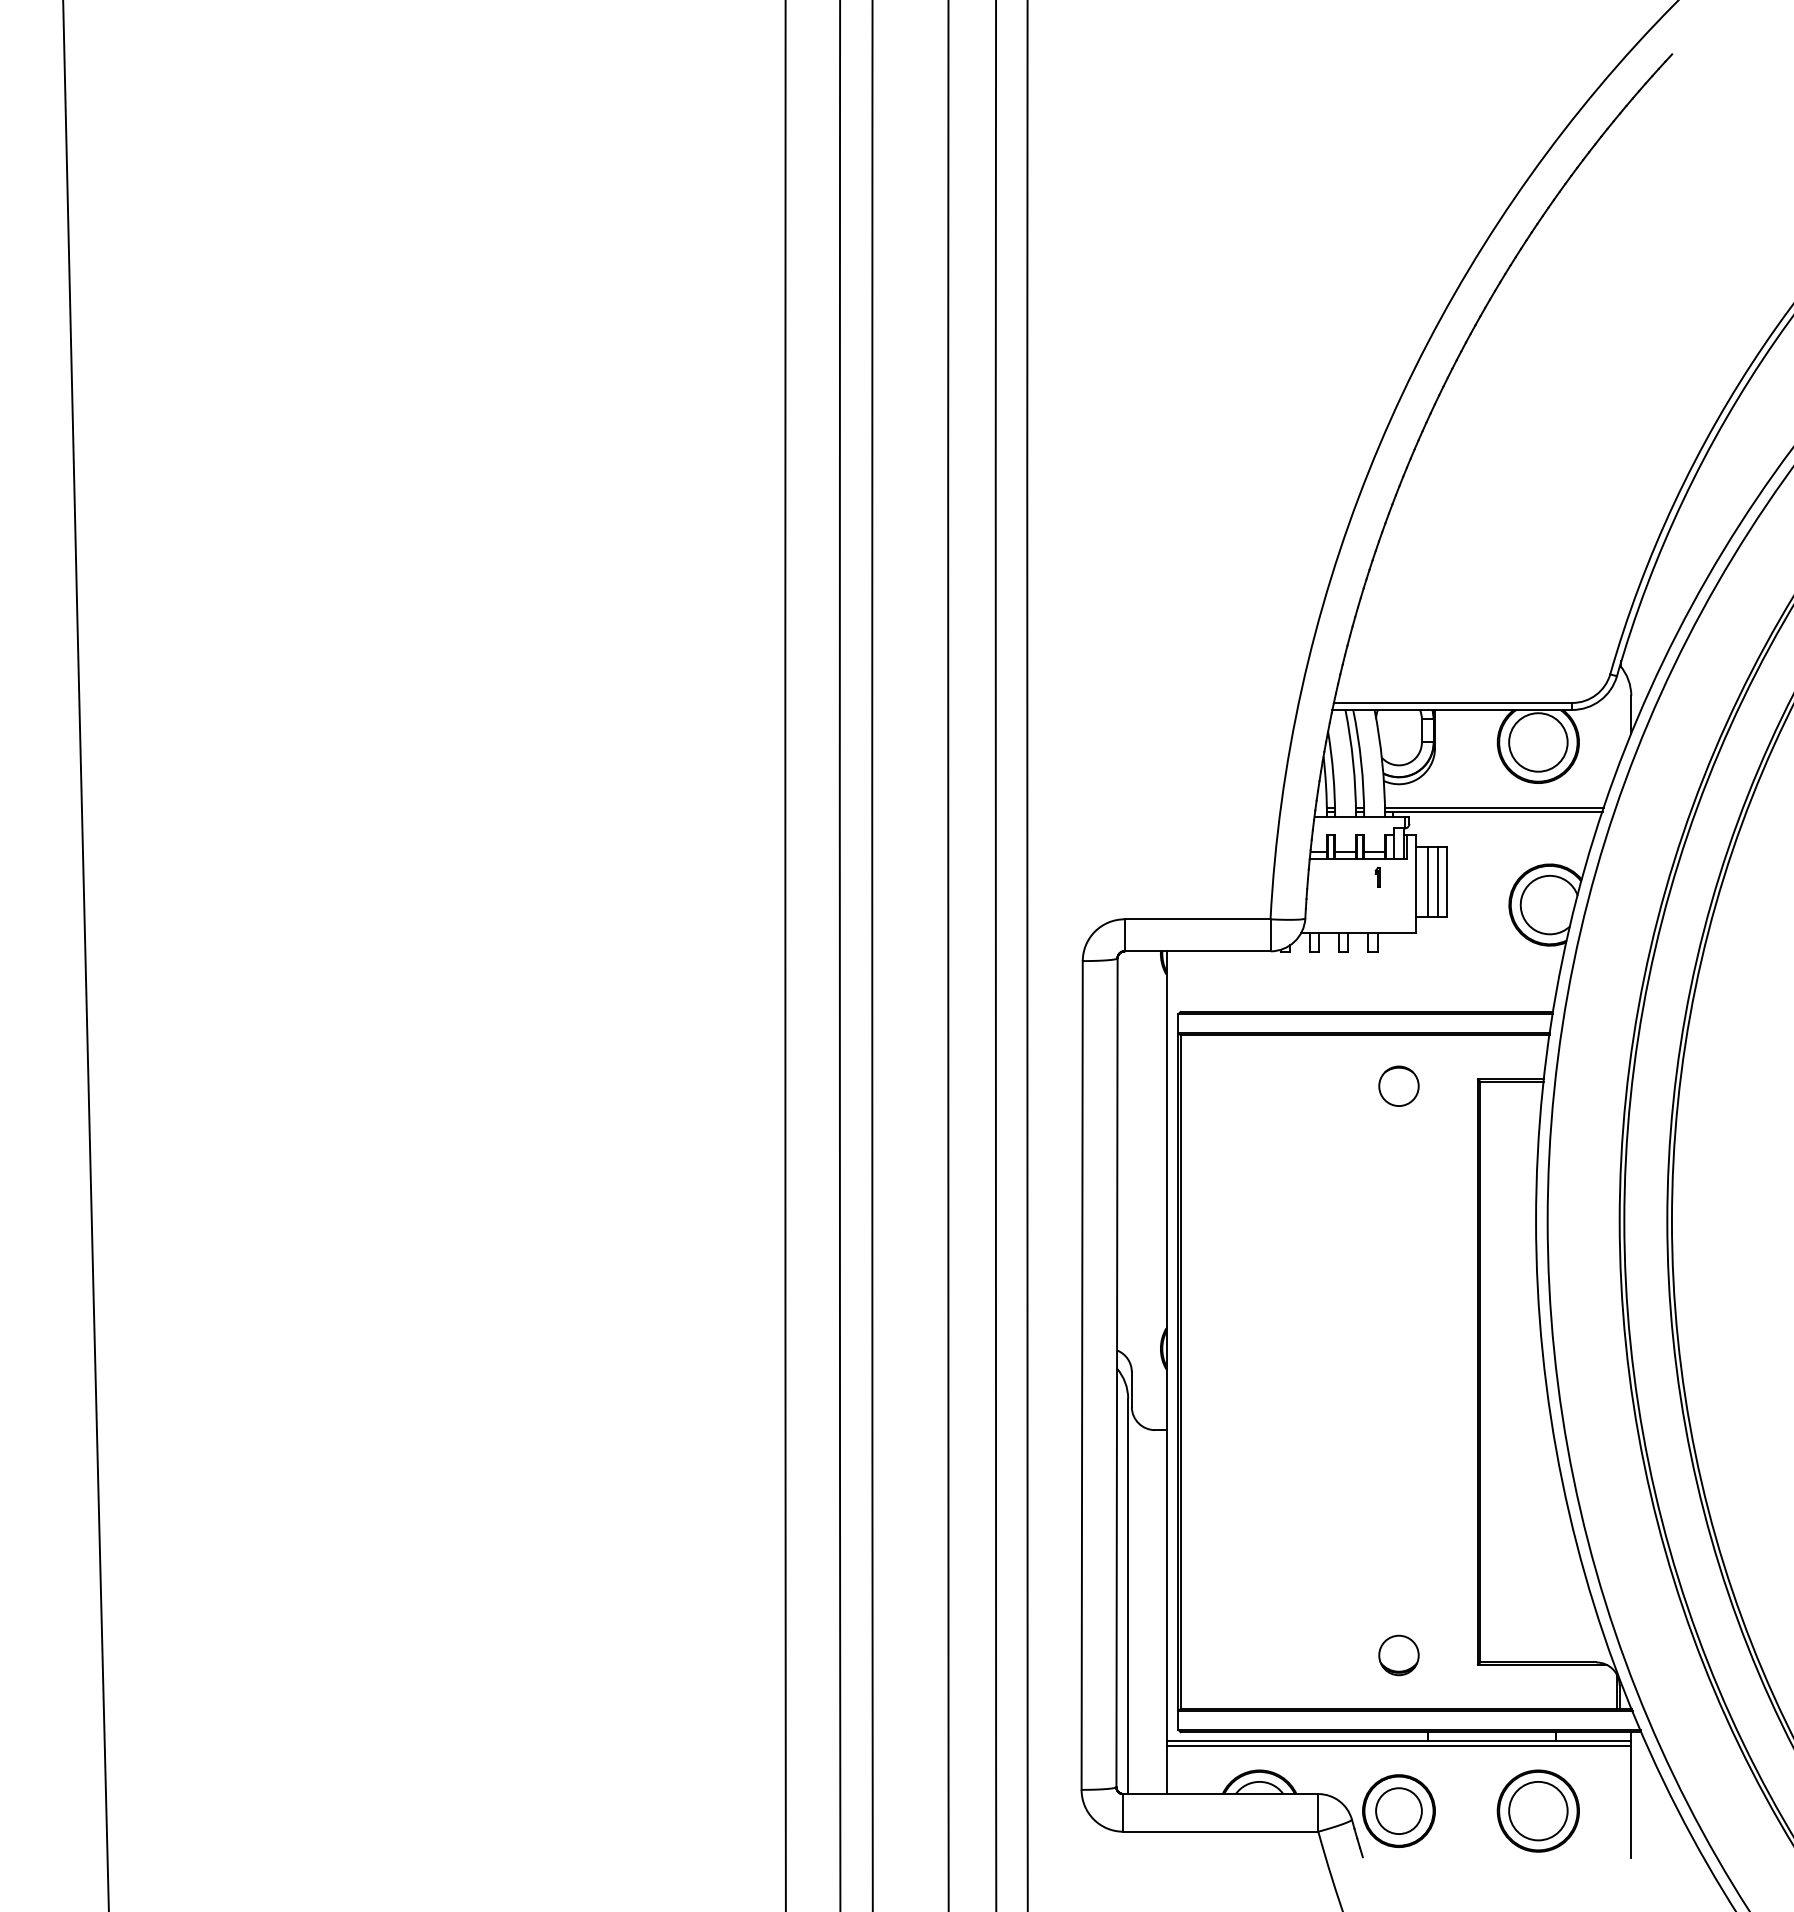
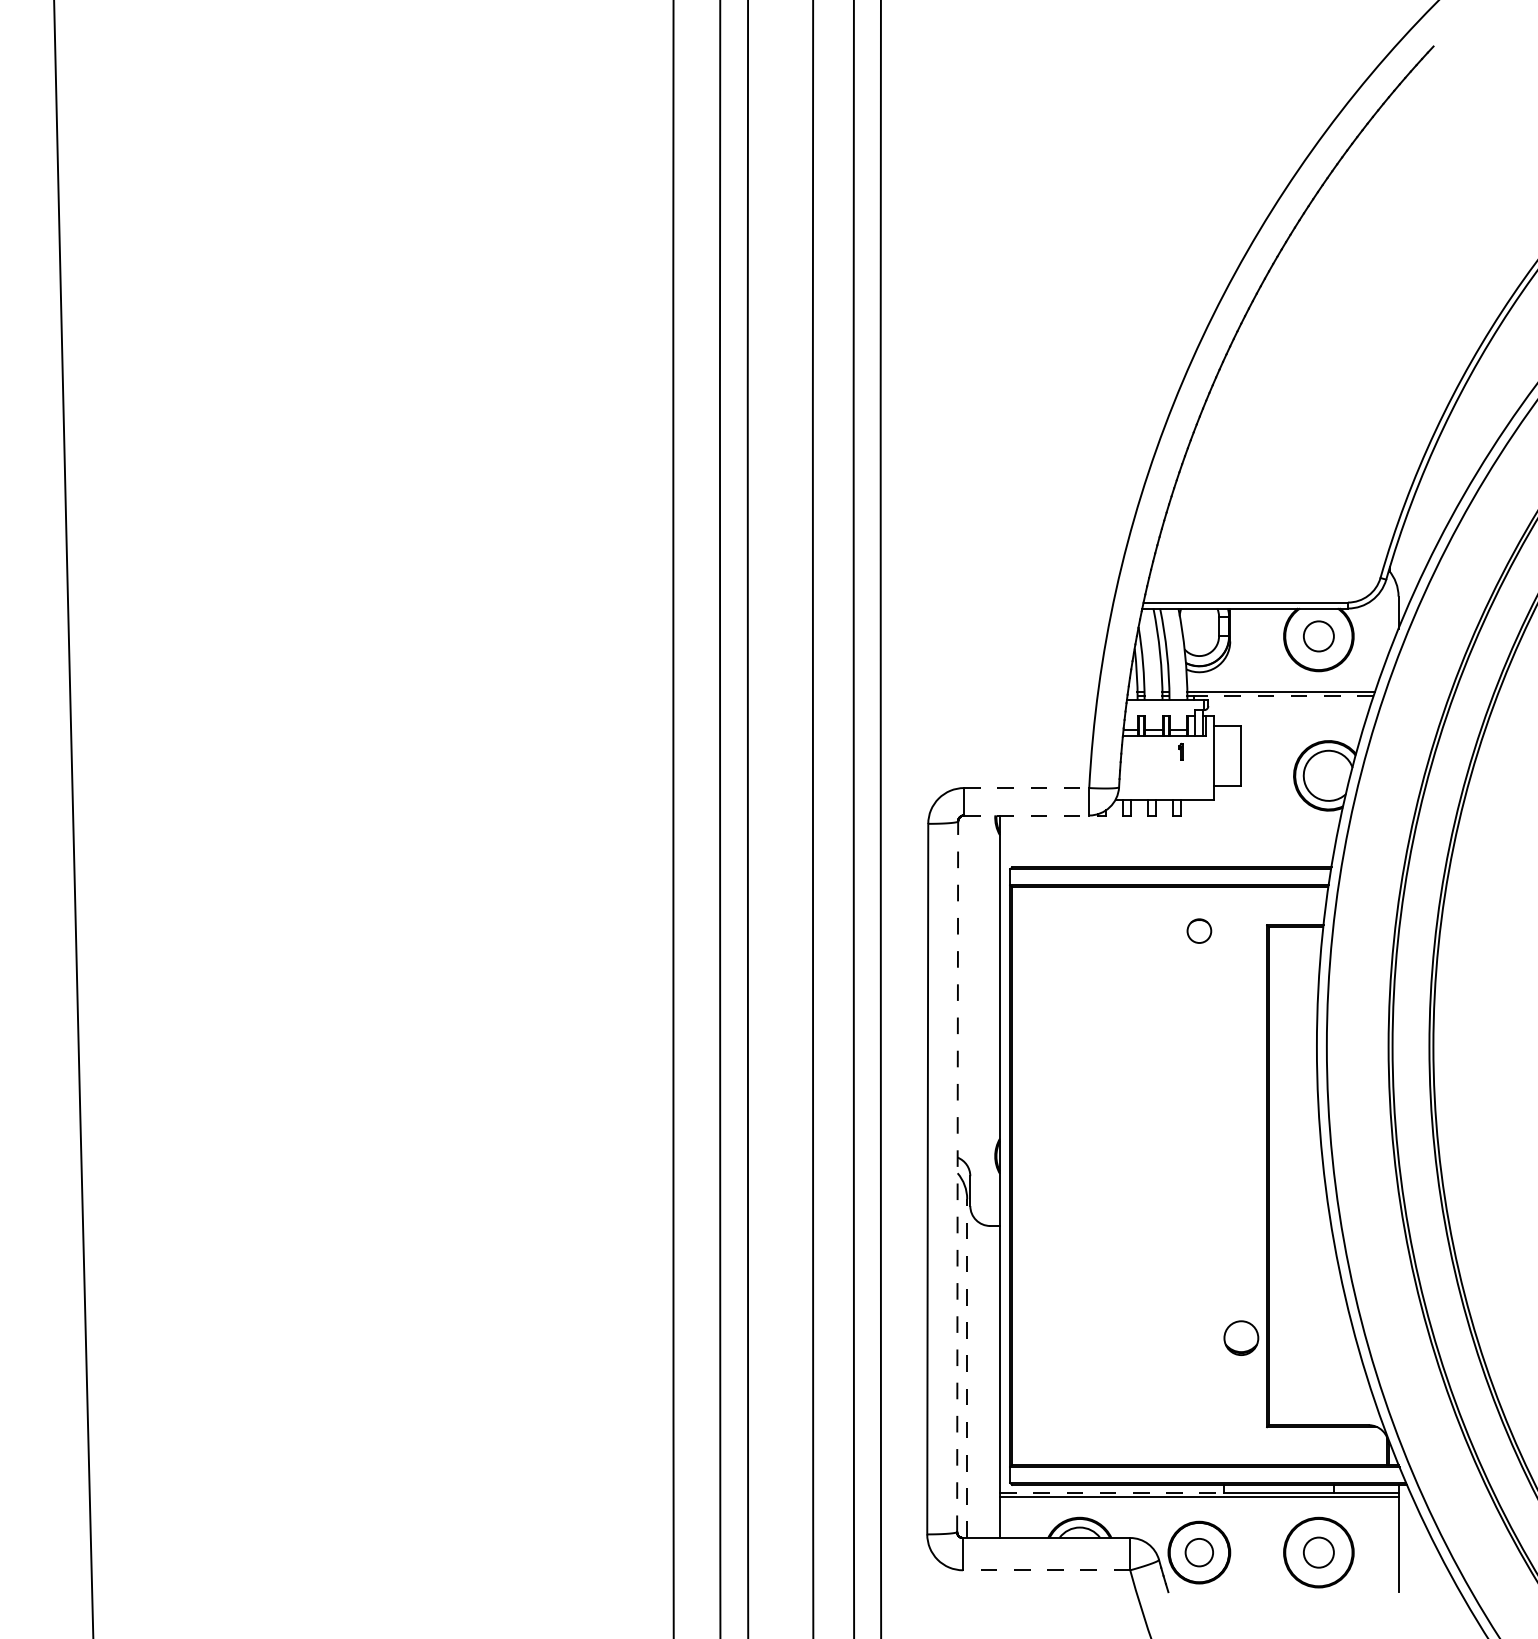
circle: (1537, 742) -> (1318, 636), size x0.6
line: (1498, 812) -> (1284, 696), solid -> dashed
line: (1428, 881) -> (1224, 755), removed
line: (1437, 881) -> (1232, 755), removed
line: (1197, 919) -> (1026, 788), solid -> dashed
line: (1197, 951) -> (1026, 815), solid -> dashed
part: (1399, 1085) -> (1199, 930), size x0.7
line: (1116, 1372) -> (957, 1176), solid -> dashed
line: (1128, 1596) -> (967, 1368), solid -> dashed
part: (1399, 1654) -> (1241, 1337), moved
line: (1297, 1740) -> (1112, 1492), solid -> dashed
circle: (1399, 1810) -> (1199, 1552), size x0.7
circle: (1537, 1810) -> (1318, 1552), size x0.6
line: (1220, 1831) -> (1046, 1570), solid -> dashed

